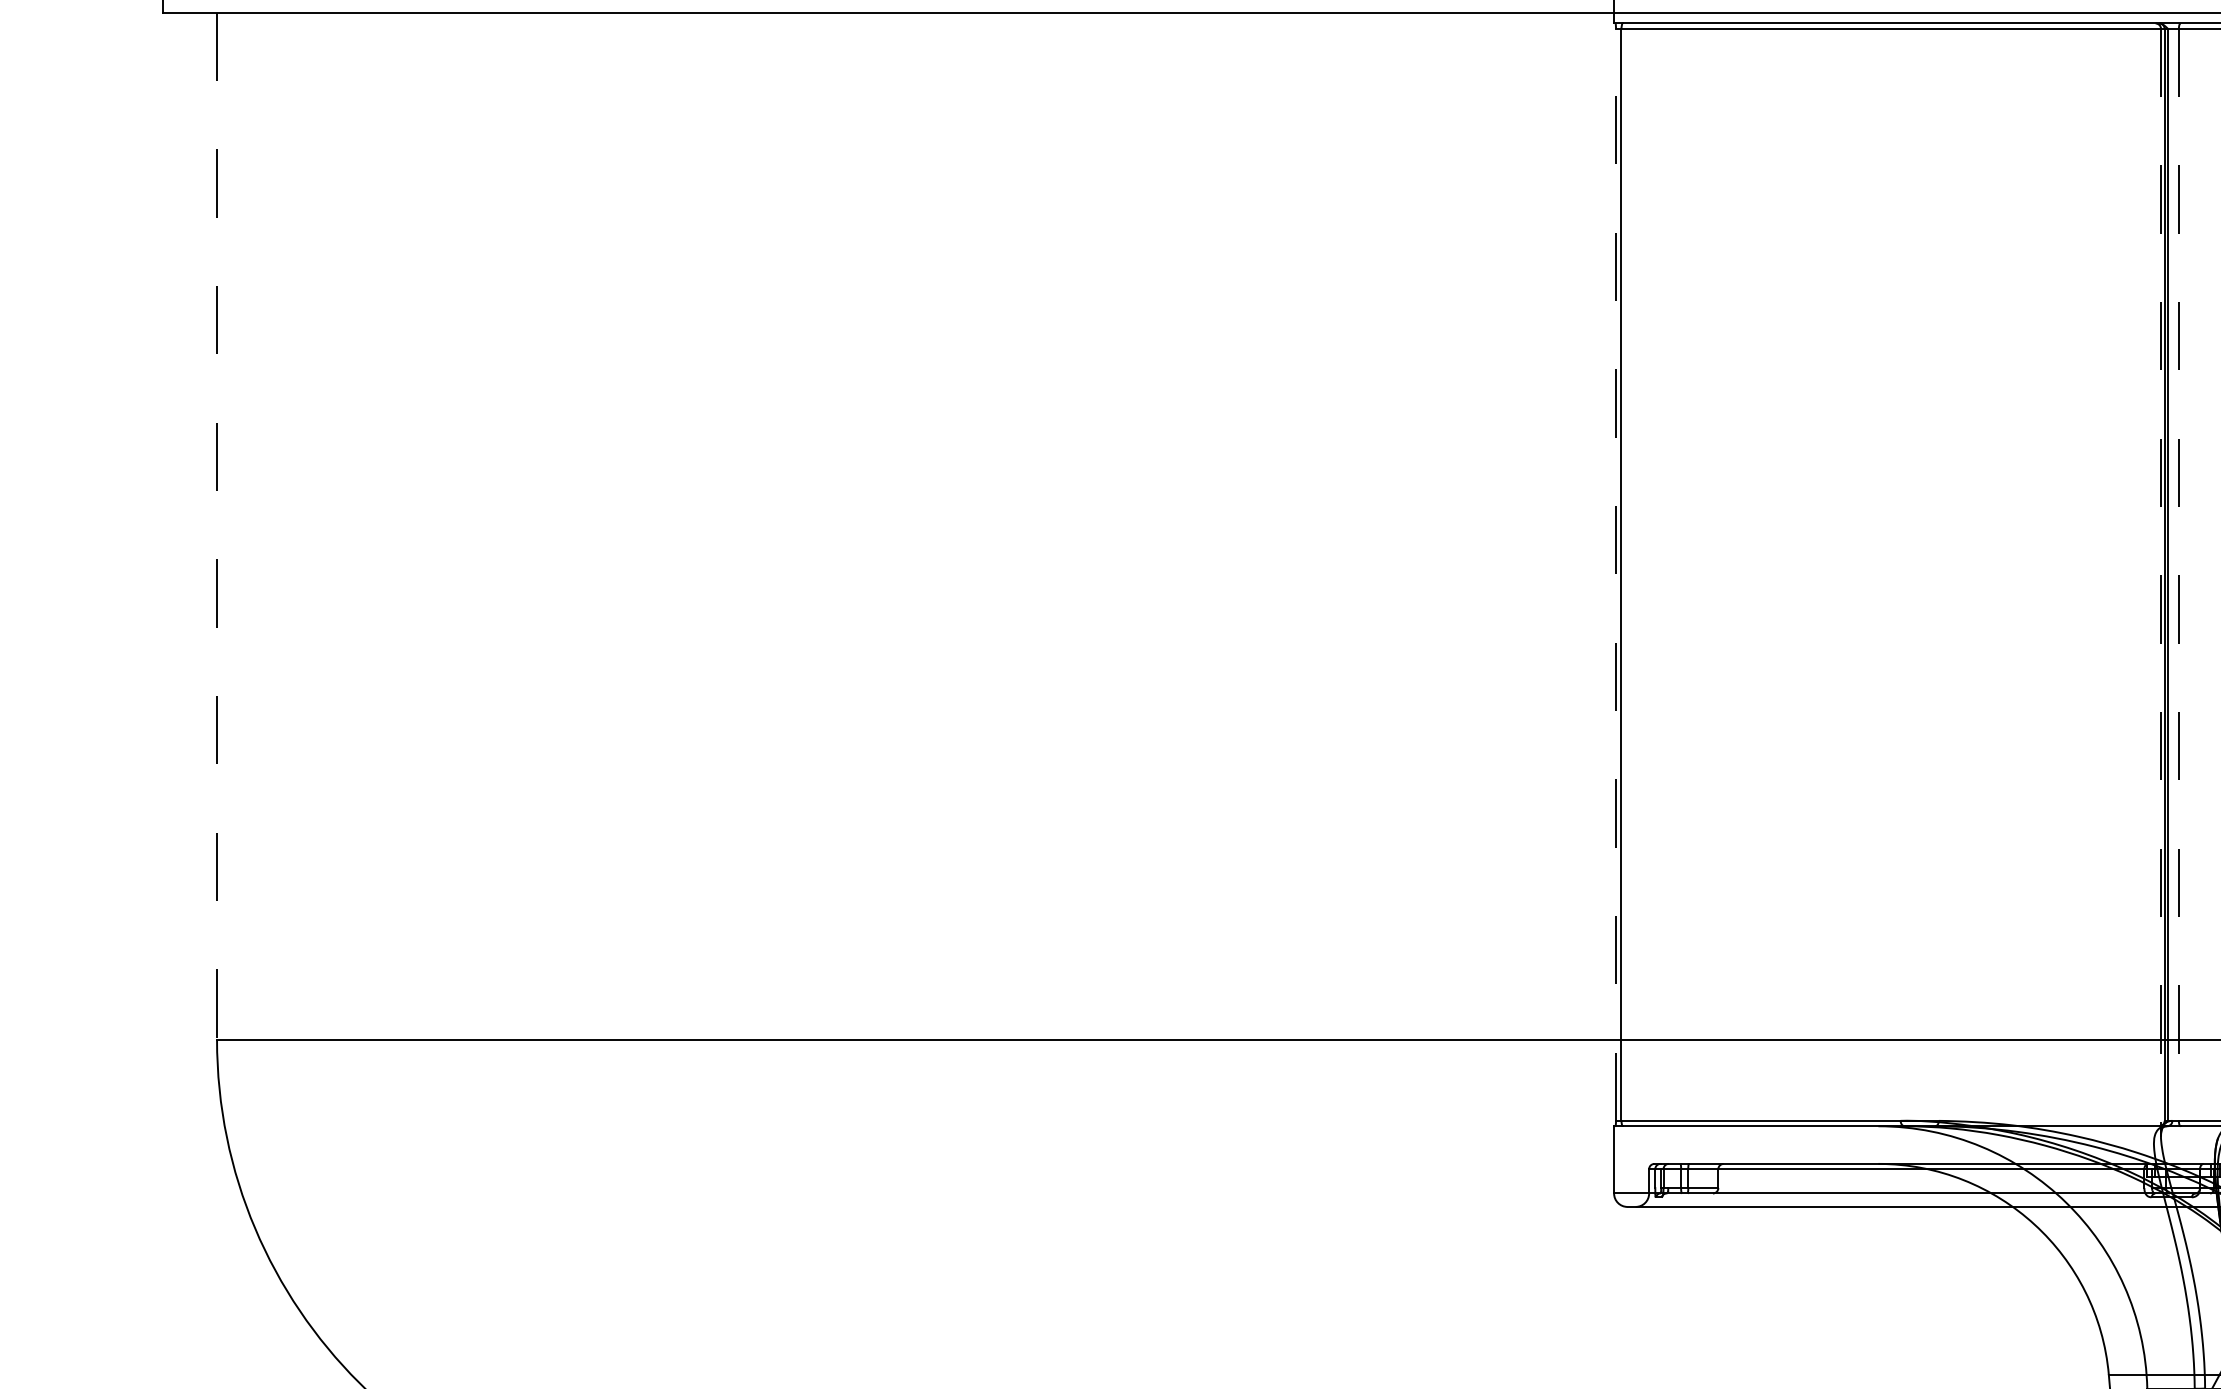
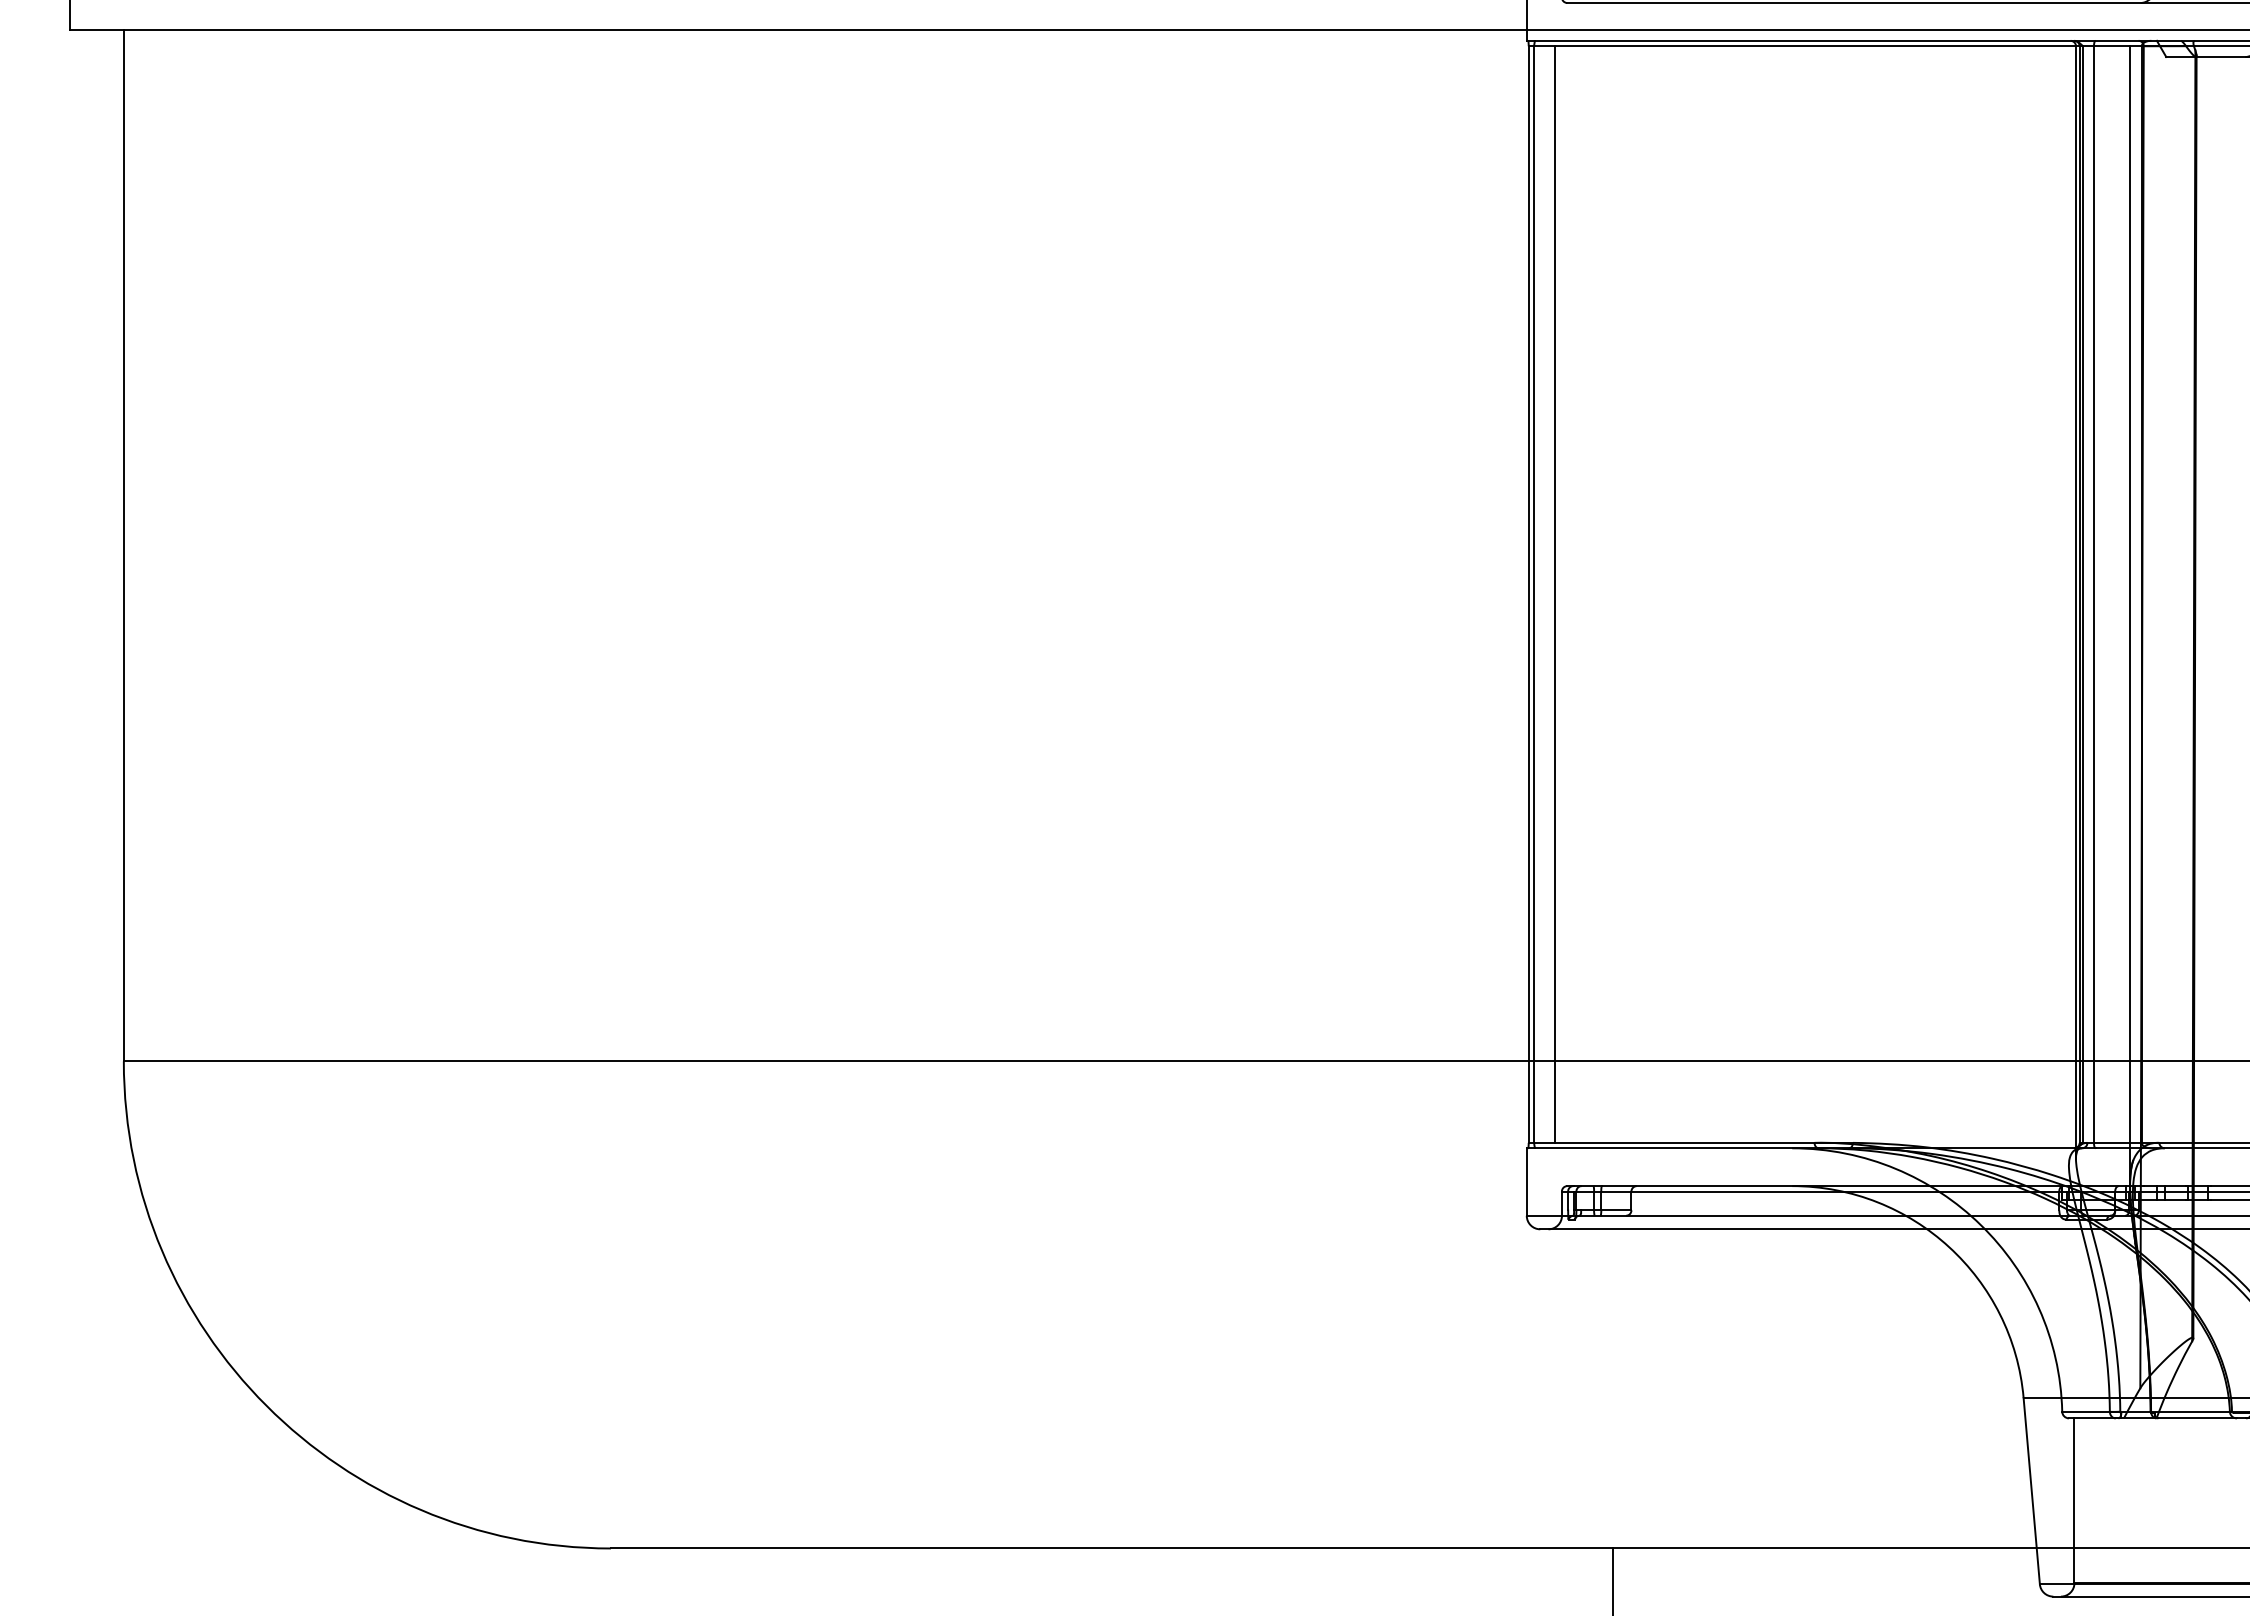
line: (216, 526) -> (123, 545), dashed -> solid
line: (1615, 574) -> (1528, 594), dashed -> solid
line: (1642, 574) -> (1555, 594), added
line: (2178, 575) -> (2093, 595), dashed -> solid
line: (2160, 583) -> (2075, 603), dashed -> solid
line: (2215, 596) -> (2130, 616), added

